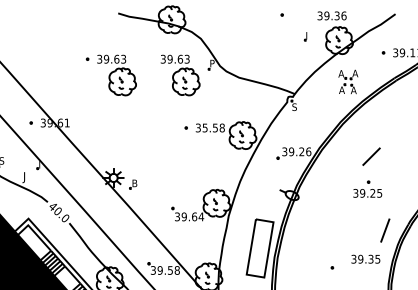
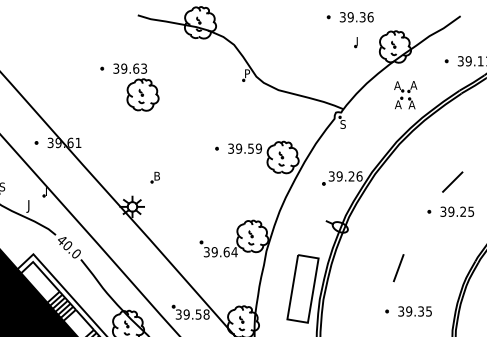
text: (331, 16) -> (356, 17), moved
part: (180, 75) -> (210, 87), removed
text: (213, 127) -> (248, 148), 35.58 -> 39.59
line: (371, 156) -> (452, 181), moved
part: (132, 184) -> (154, 177), moved
text: (367, 193) -> (457, 211), moved
line: (385, 230) -> (398, 268), moved
text: (365, 259) -> (414, 311), moved

